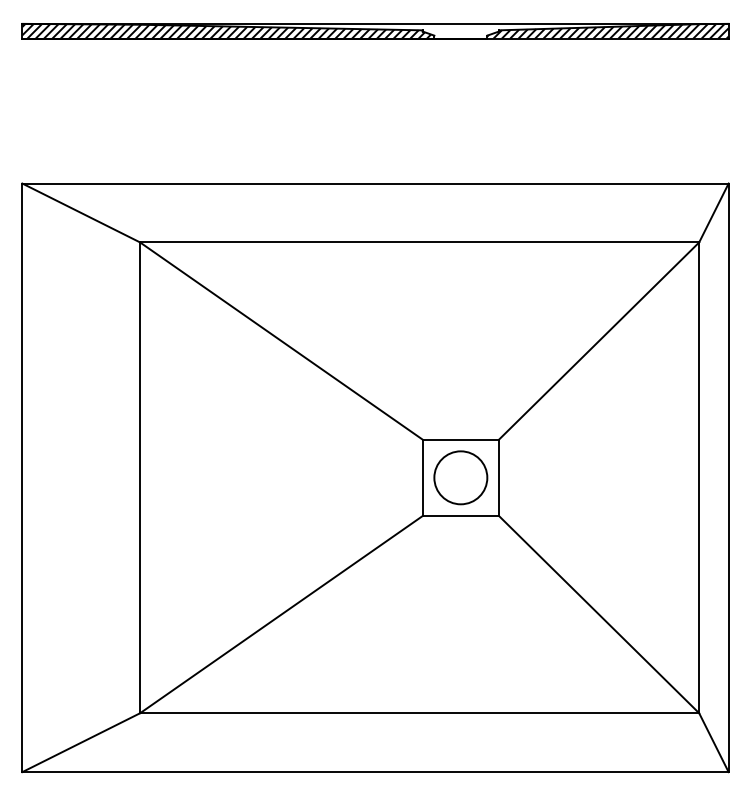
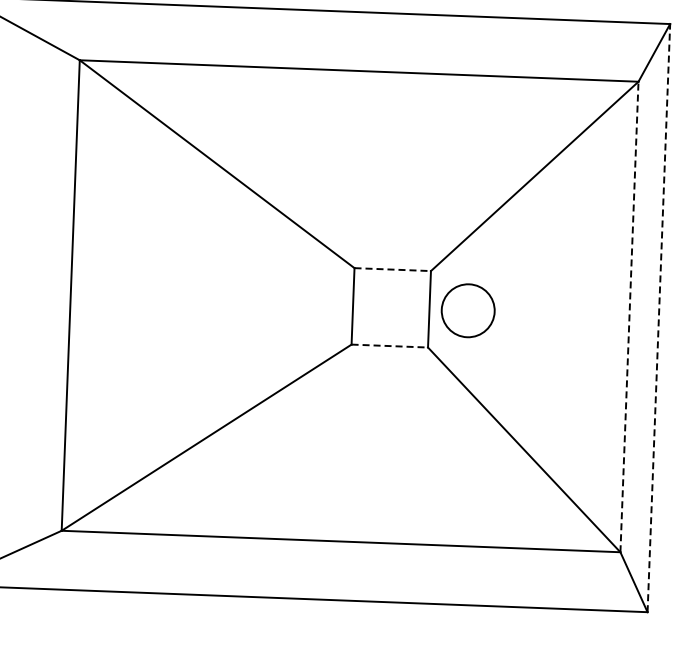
line: (461, 439) -> (393, 269), solid -> dashed
circle: (460, 477) -> (467, 310), moved
line: (699, 477) -> (629, 316), solid -> dashed
line: (728, 477) -> (658, 317), solid -> dashed
line: (461, 516) -> (390, 346), solid -> dashed

